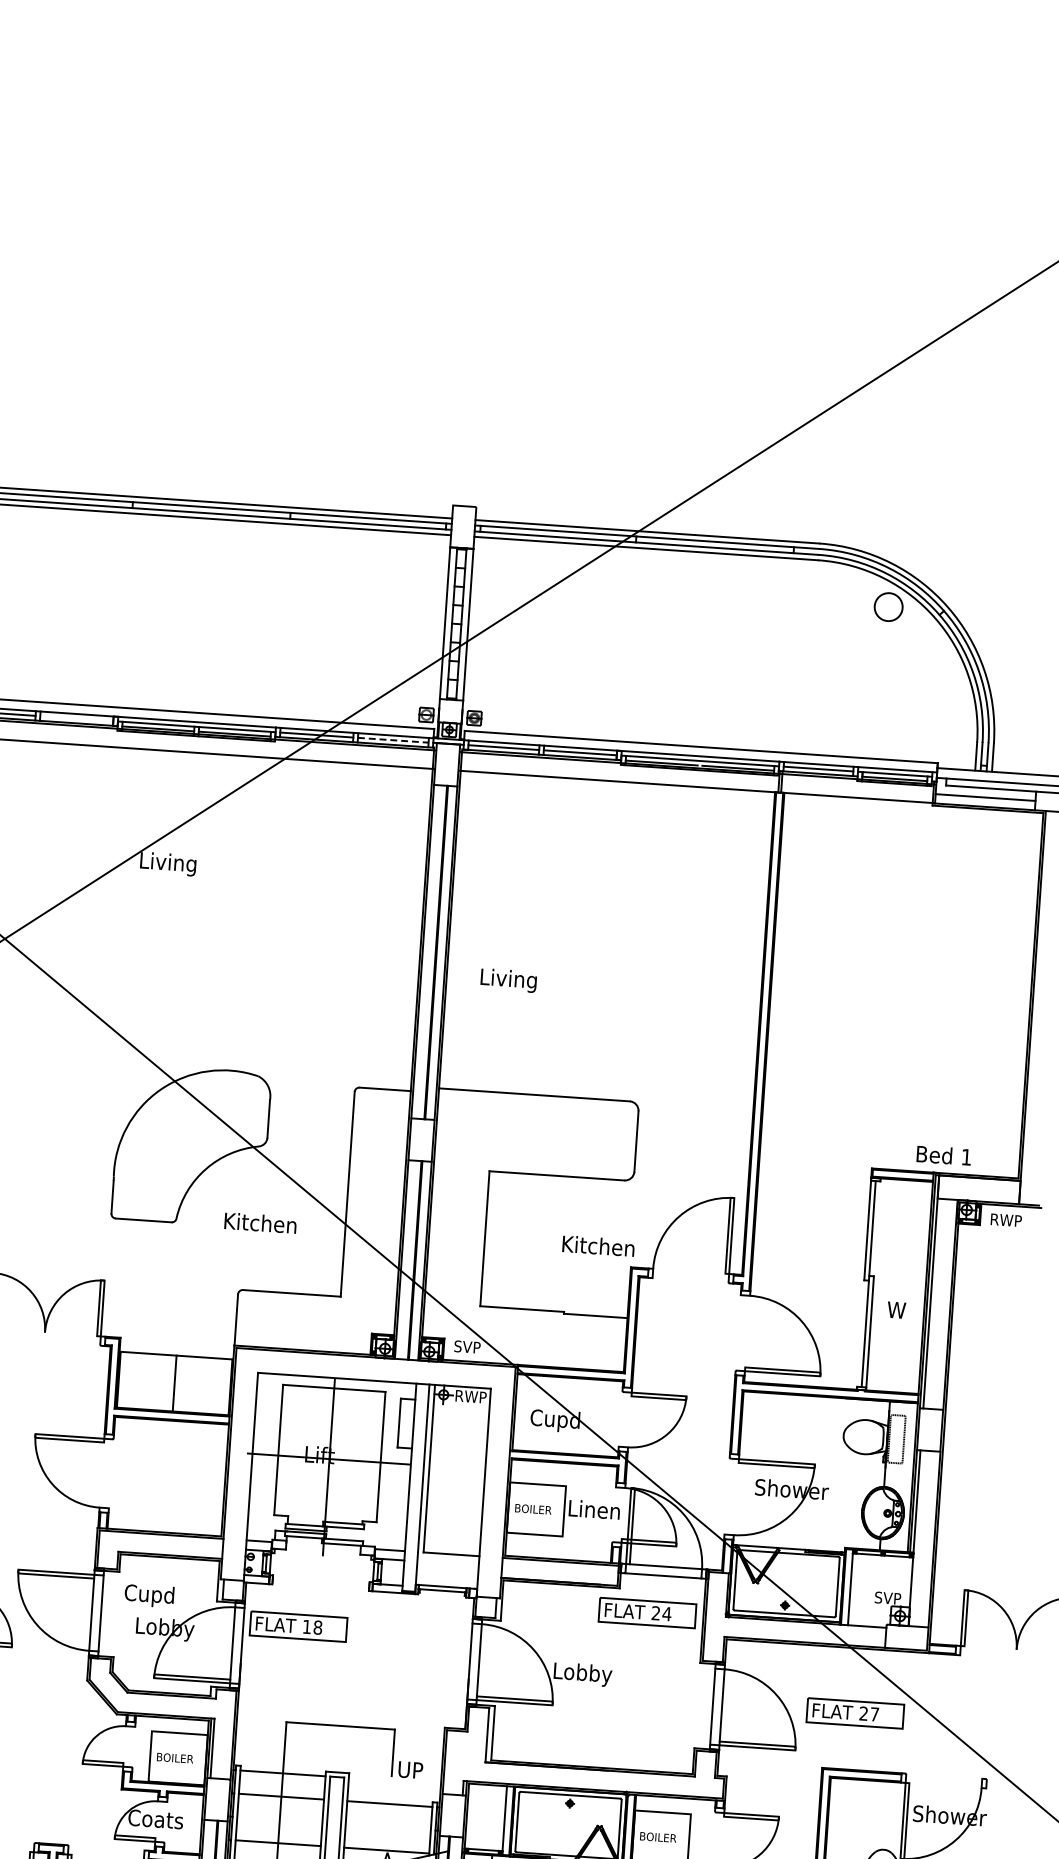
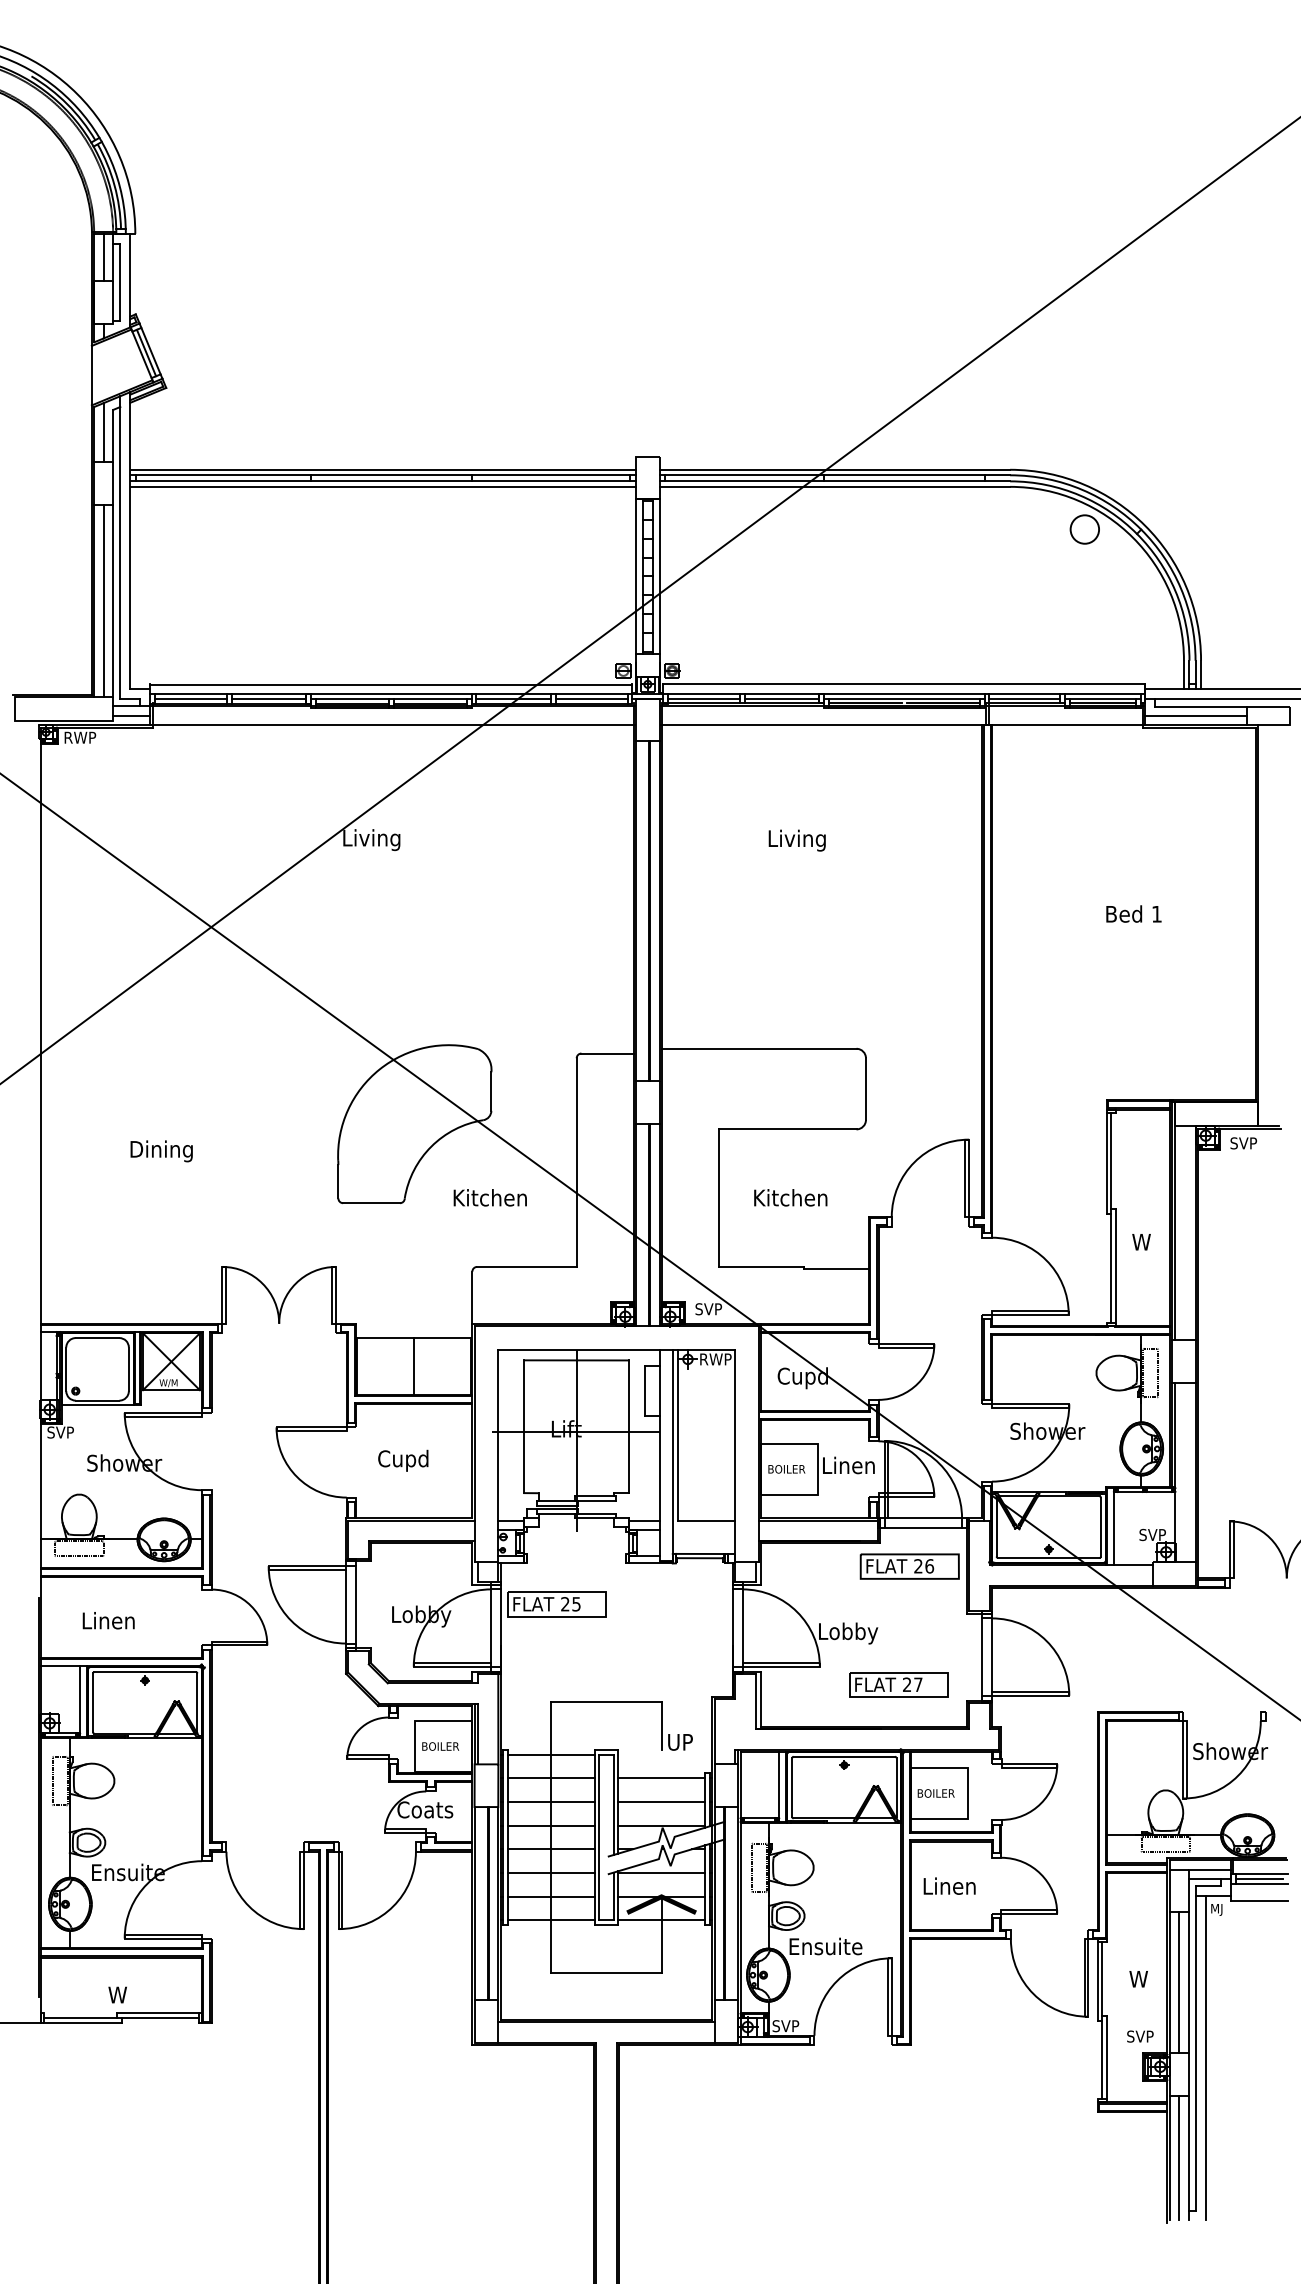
line: (76, 718) -> (268, 698), added
line: (393, 739) -> (591, 698), dashed -> solid
text: (507, 980) -> (796, 840), moved
text: (943, 1155) -> (1133, 913), moved
text: (1006, 1220) -> (1246, 1143), RWP -> SVP
text: (598, 1245) -> (790, 1197), moved
text: (149, 1595) -> (403, 1460), moved
text: (666, 1614) -> (929, 1566), 24 -> 26
text: (312, 1627) -> (570, 1604), 18 -> 25
part: (855, 1712) -> (898, 1684), moved
line: (279, 1819) -> (550, 1801), added
line: (388, 1826) -> (661, 1801), added

